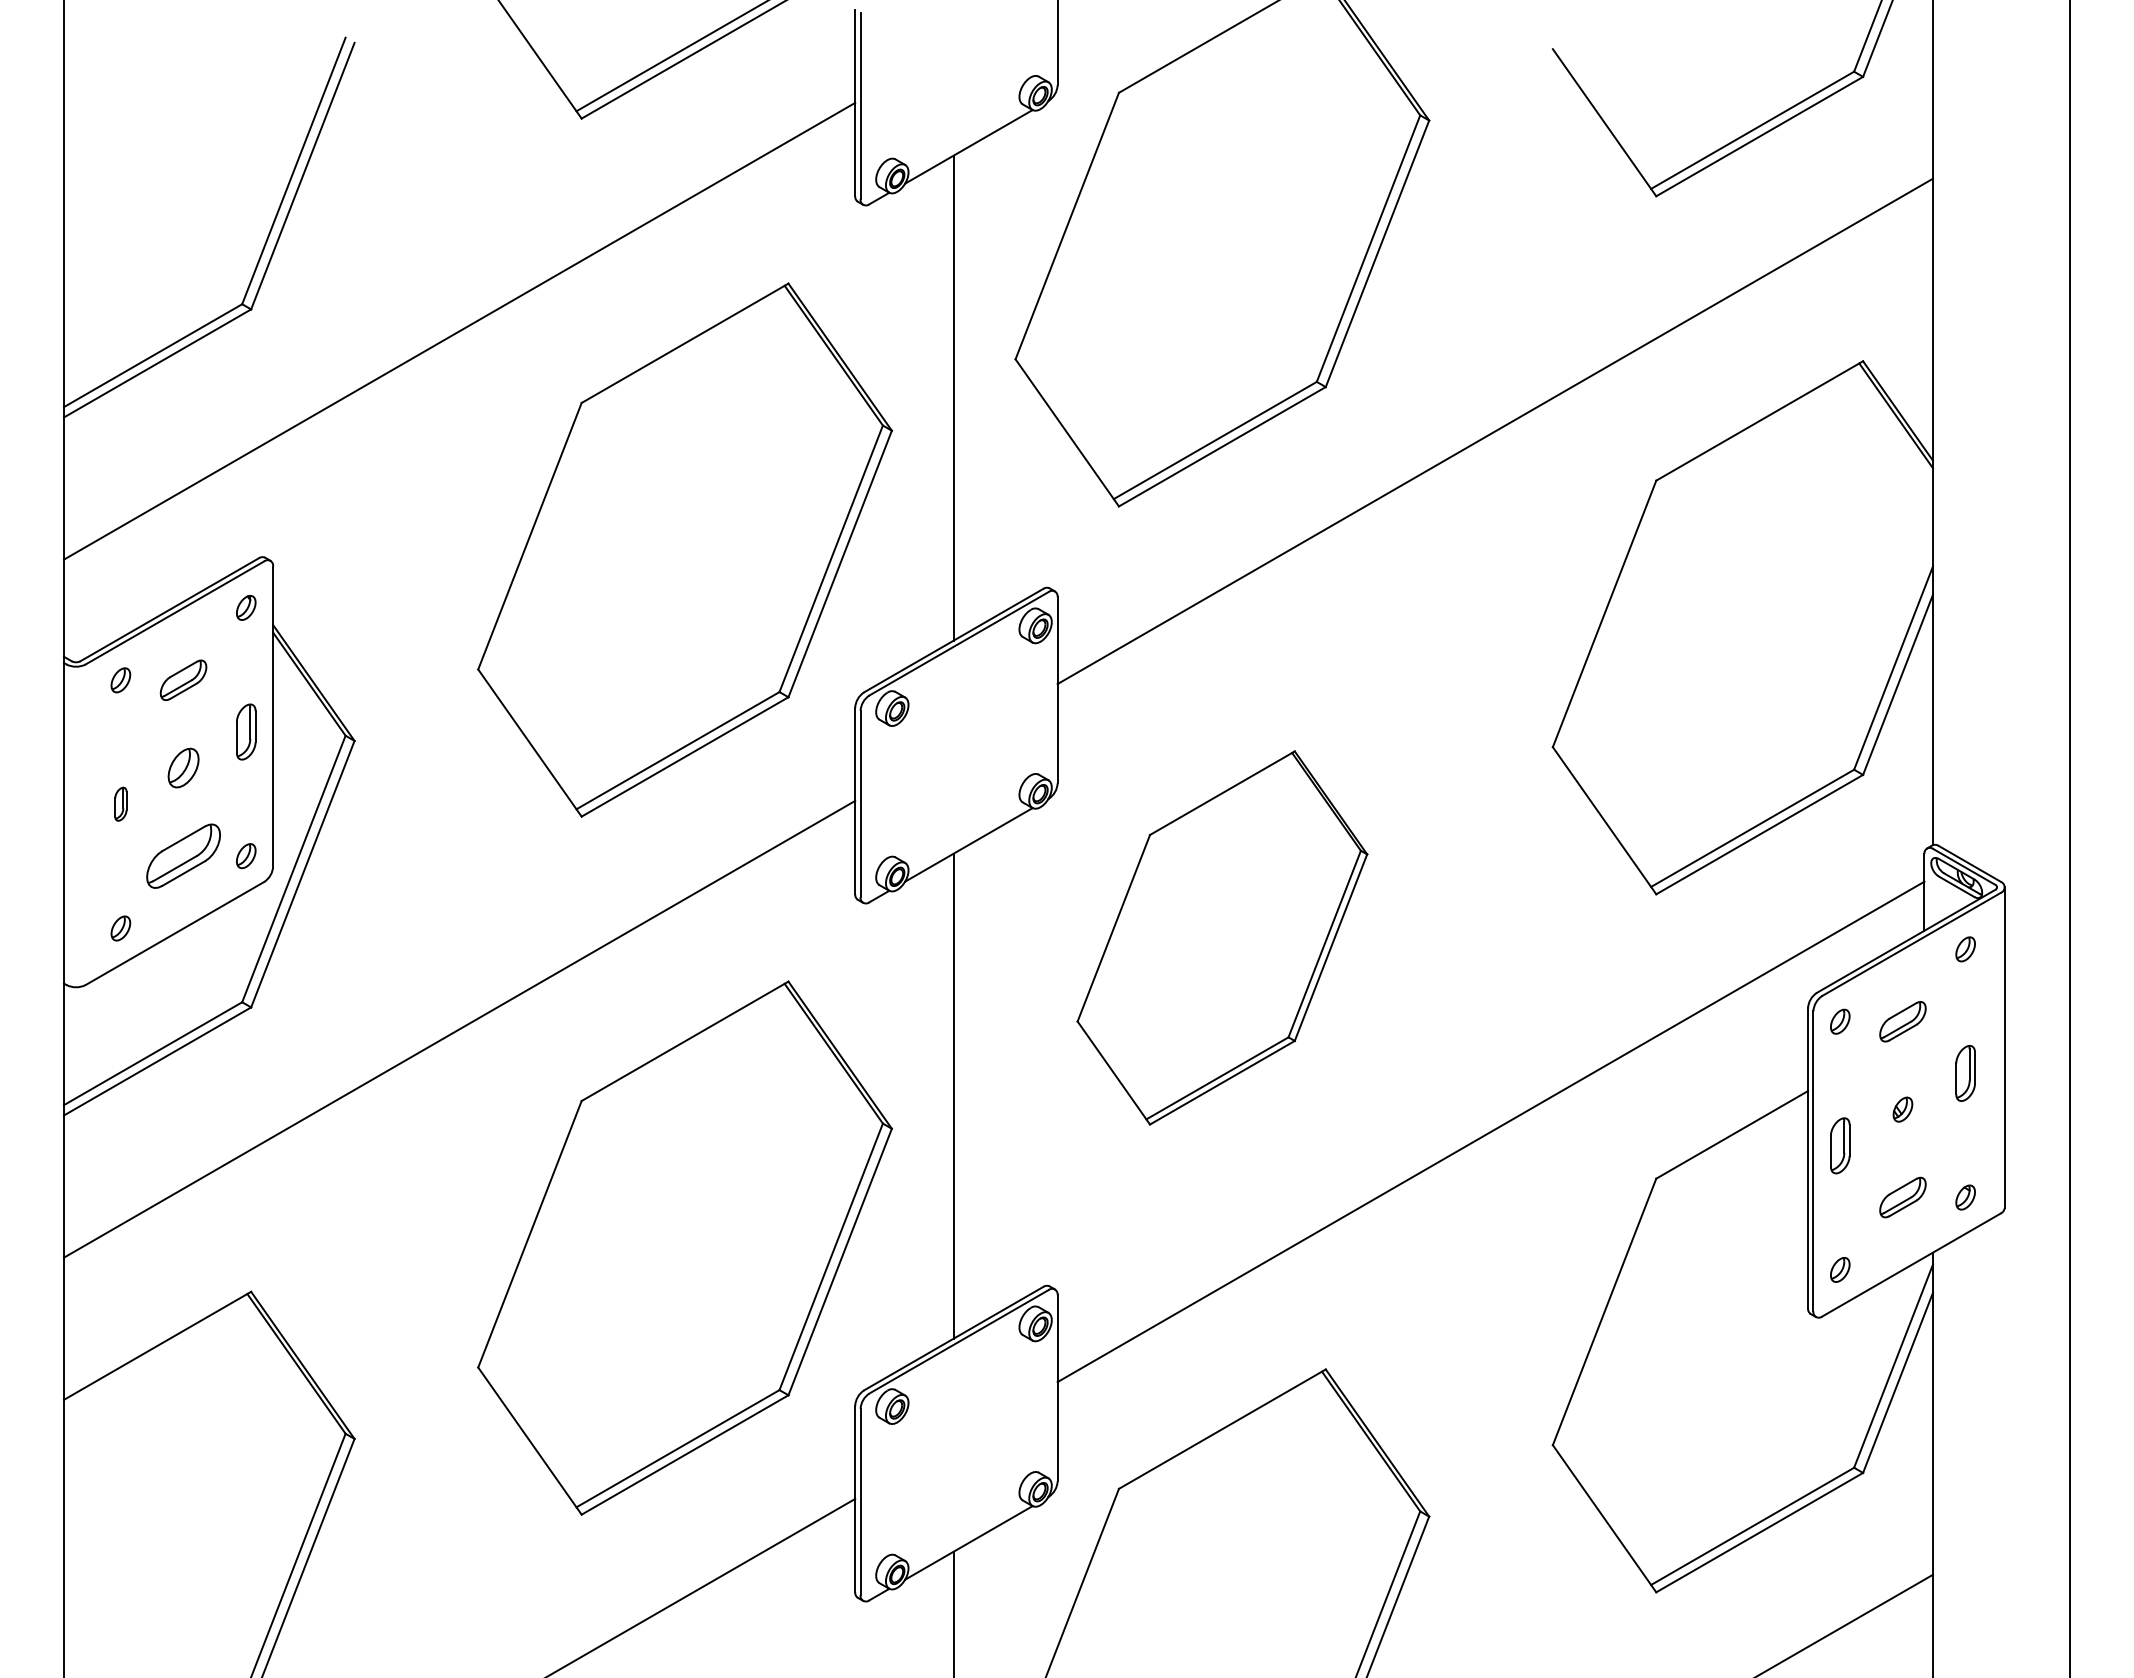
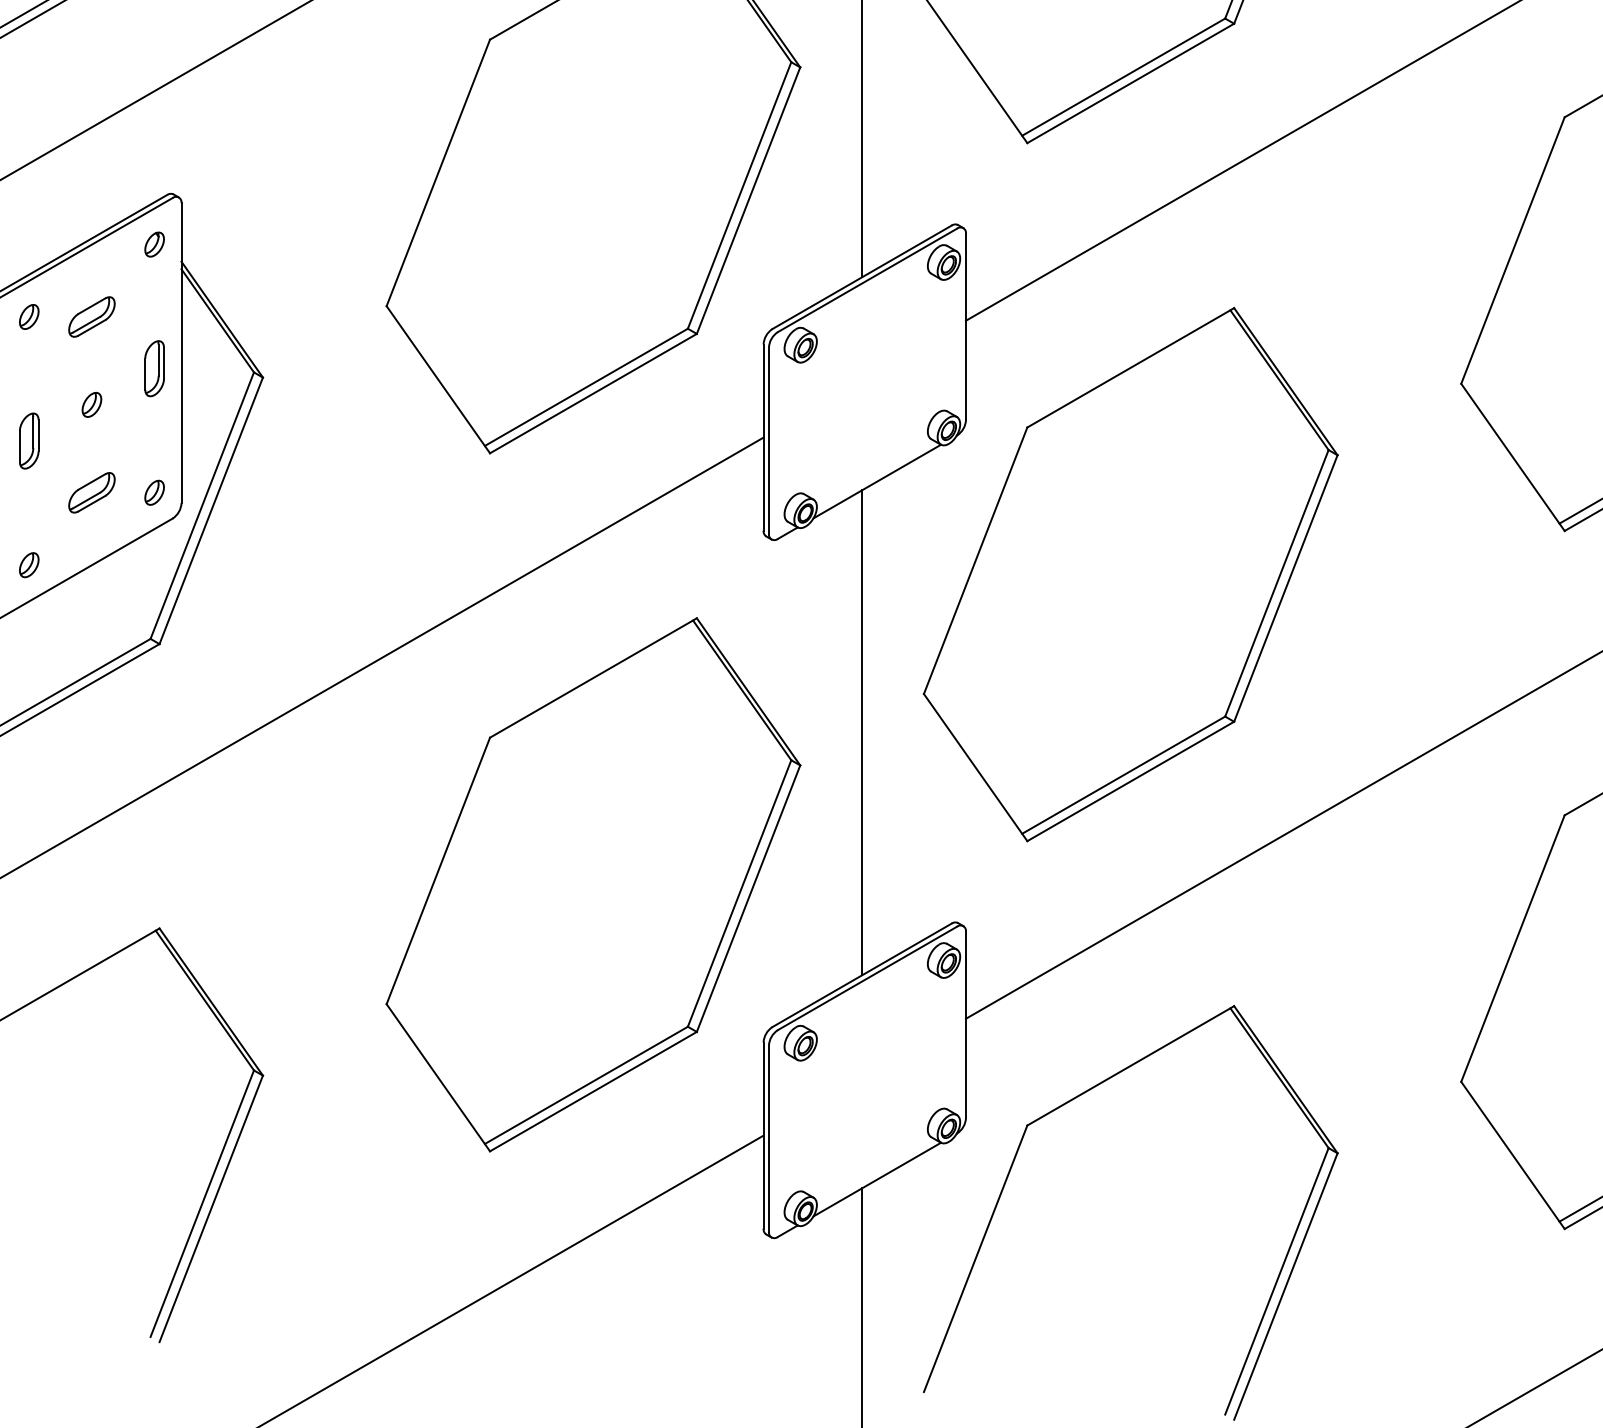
part: (183, 768) -> (91, 405), size x0.62
part: (120, 803) -> (28, 440), size x1.67
part: (183, 855) -> (91, 492), size x0.62
part: (1222, 937) -> (1130, 574), size x1.43

